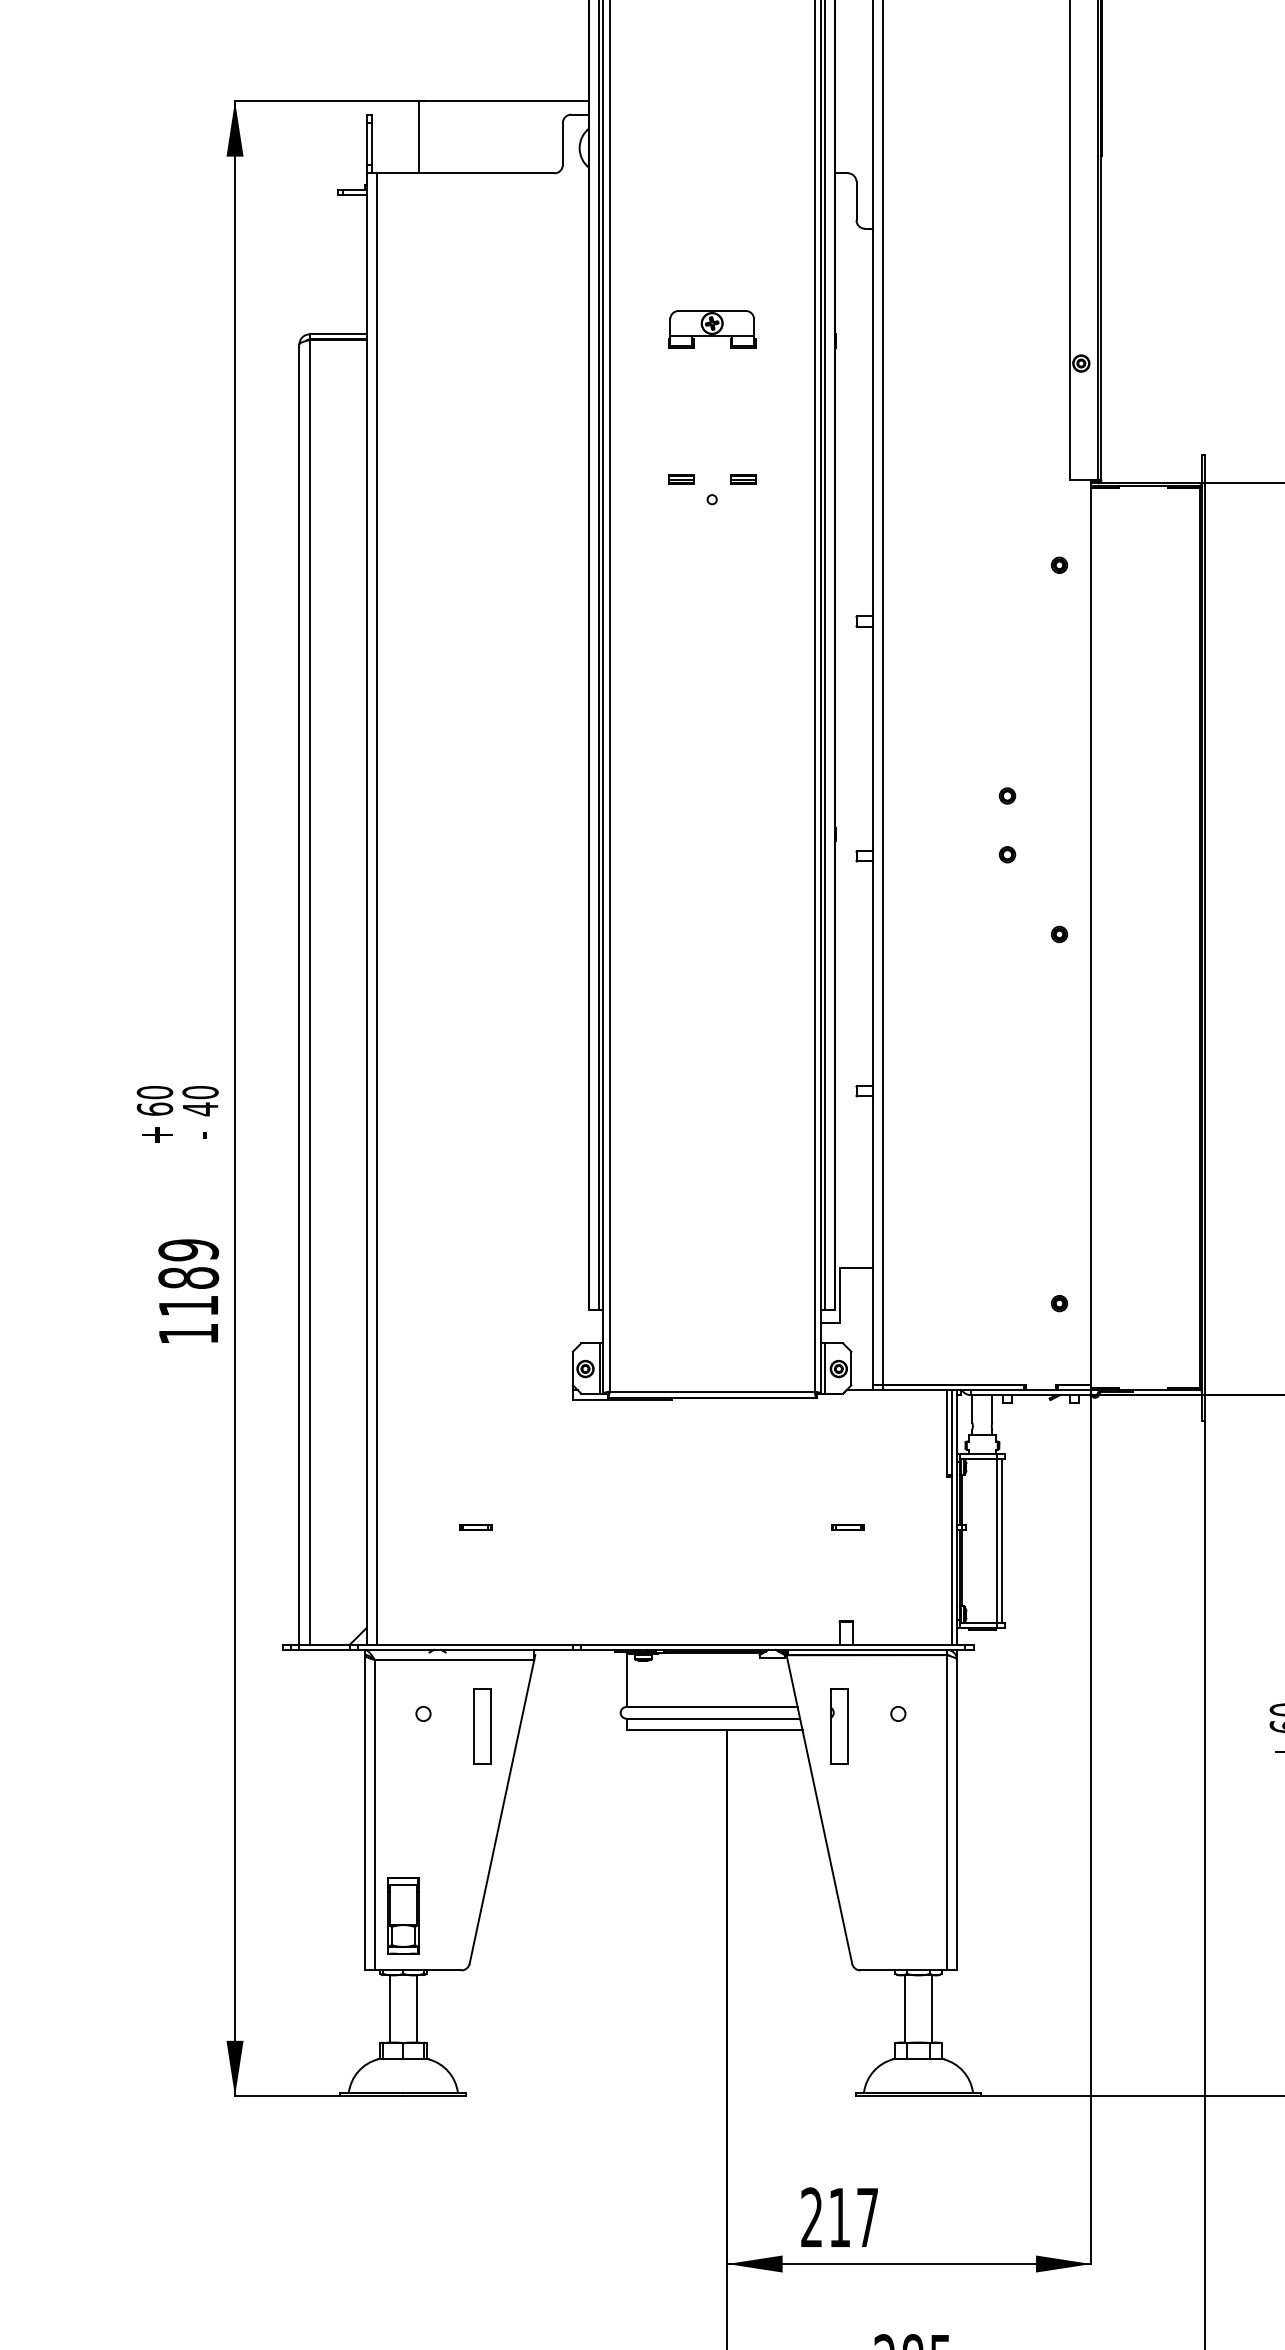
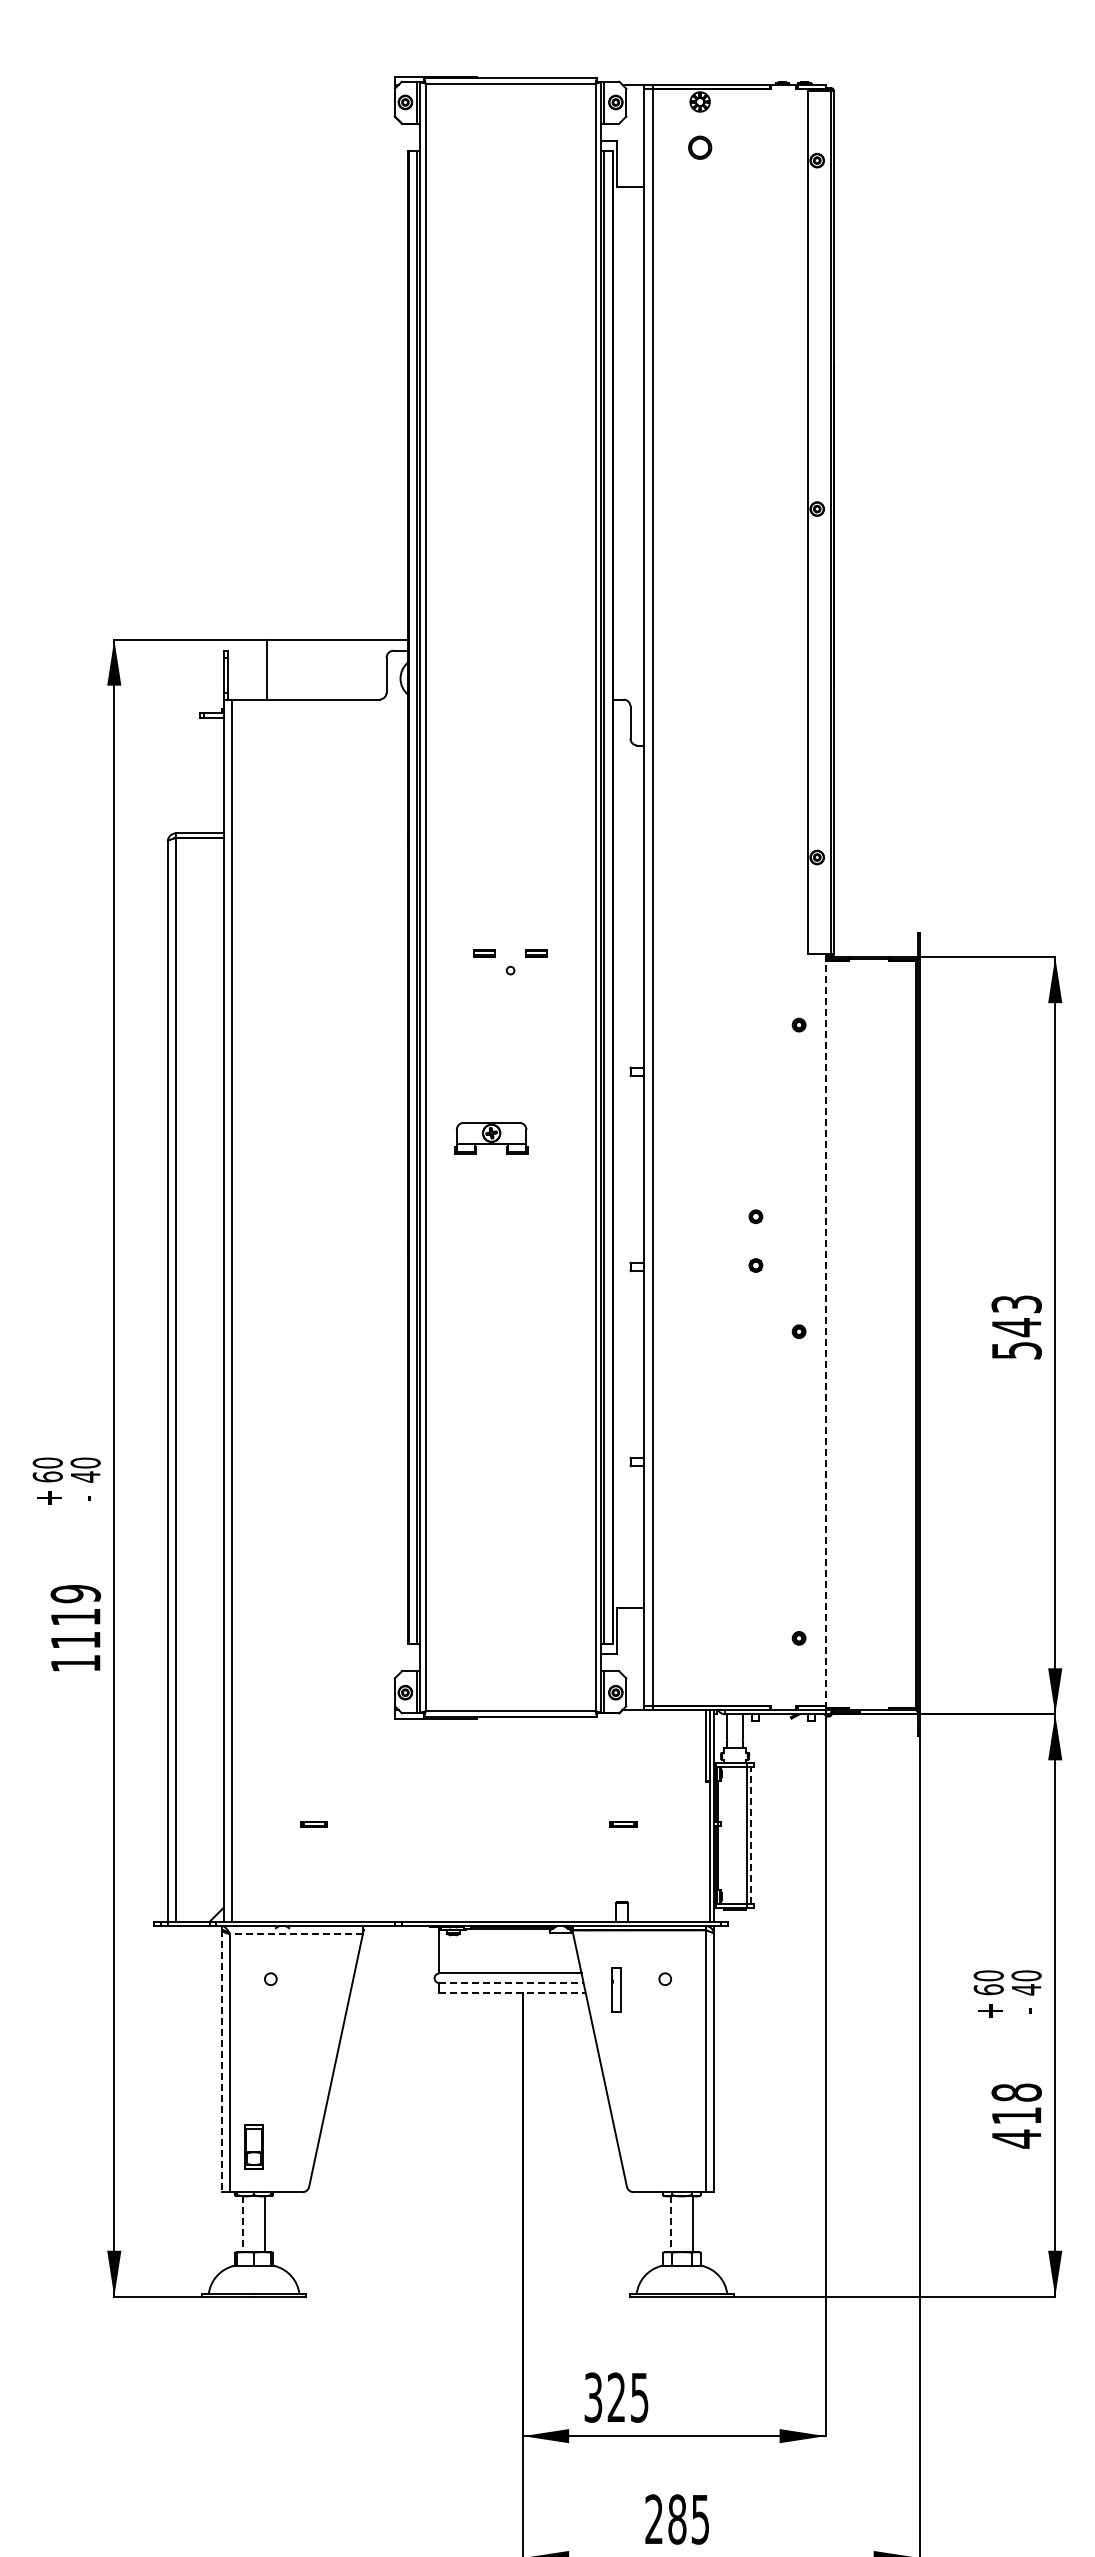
part: (712, 329) -> (491, 1138), moved
line: (1091, 932) -> (825, 1330), solid -> dashed
text: (188, 1278) -> (75, 1617), 1189 -> 1119
line: (1002, 1539) -> (751, 1834), solid -> dashed
line: (454, 1660) -> (296, 1934), solid -> dashed
line: (714, 1719) -> (512, 1983), solid -> dashed
part: (482, 1726) -> (319, 1989), removed
part: (839, 1726) -> (616, 1989), size x0.7
line: (715, 1729) -> (513, 1992), solid -> dashed
line: (365, 1813) -> (222, 2061), solid -> dashed
part: (402, 1915) -> (253, 2146), size x0.7
line: (389, 2009) -> (242, 2224), solid -> dashed
line: (904, 2009) -> (670, 2224), solid -> dashed
text: (839, 2217) -> (616, 2397), 217 -> 325

